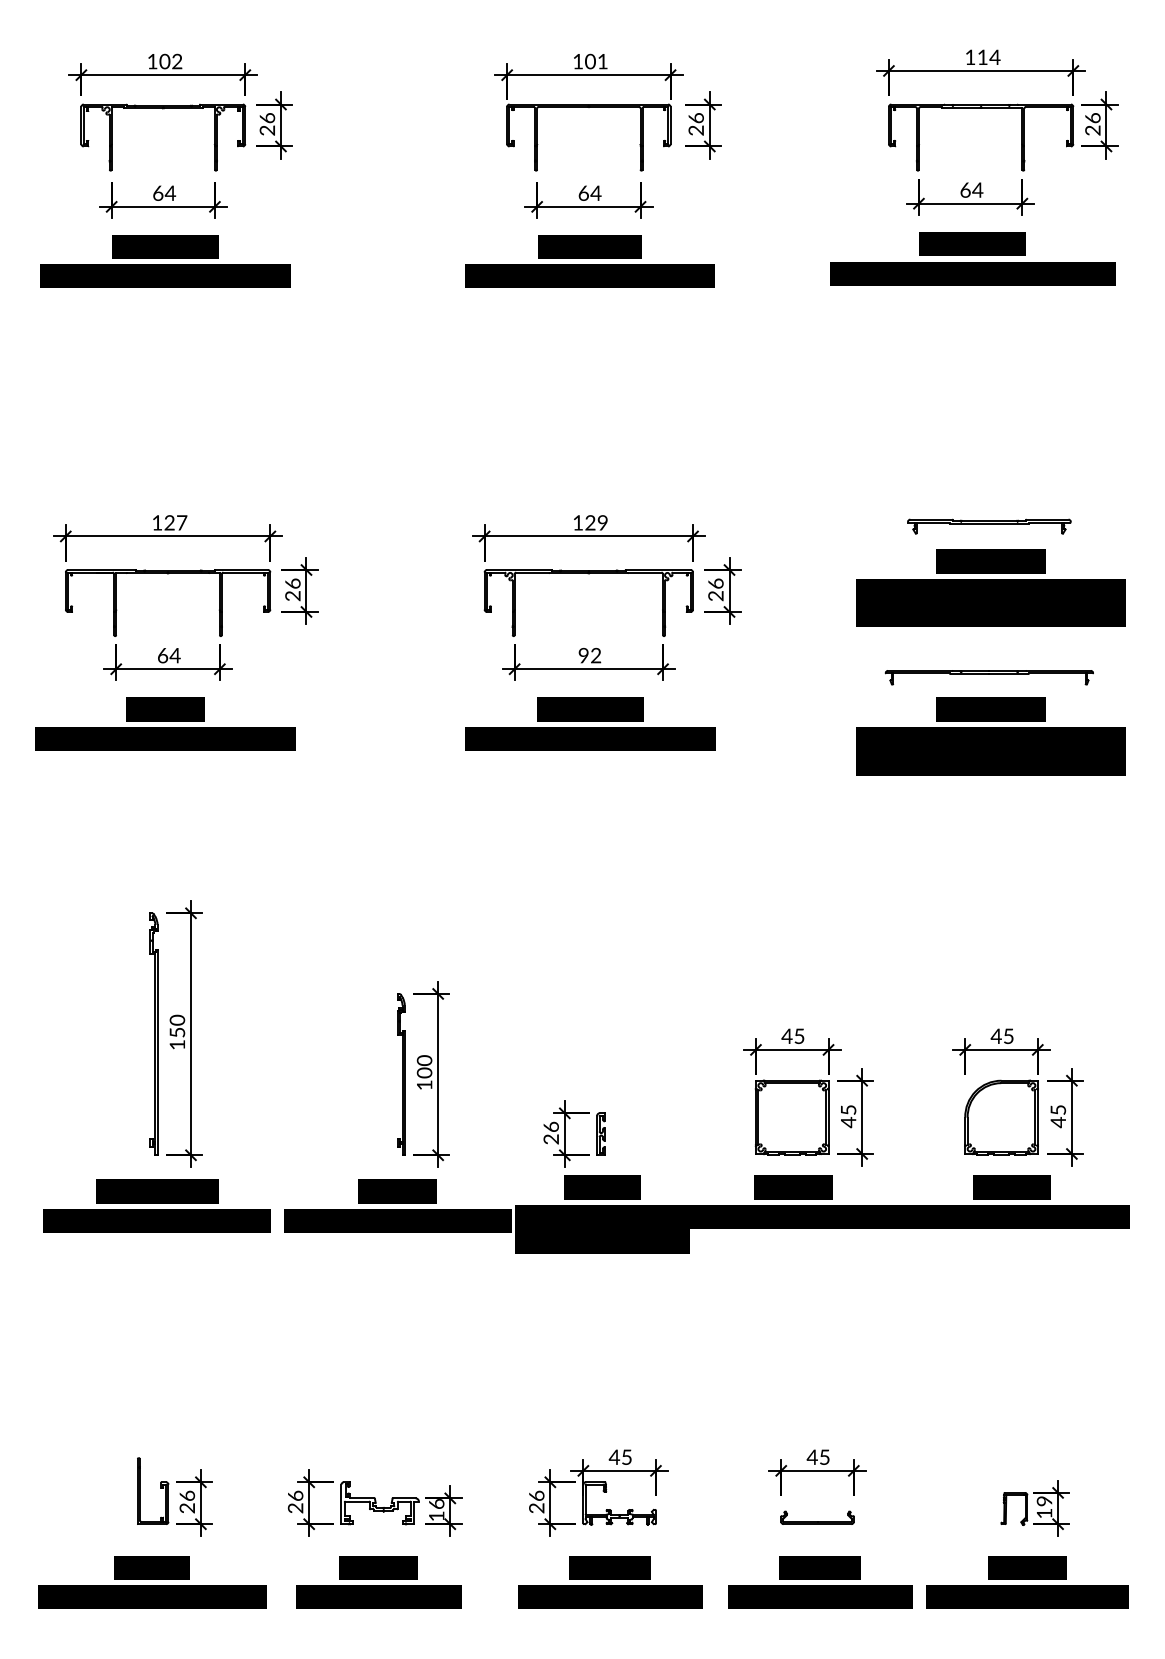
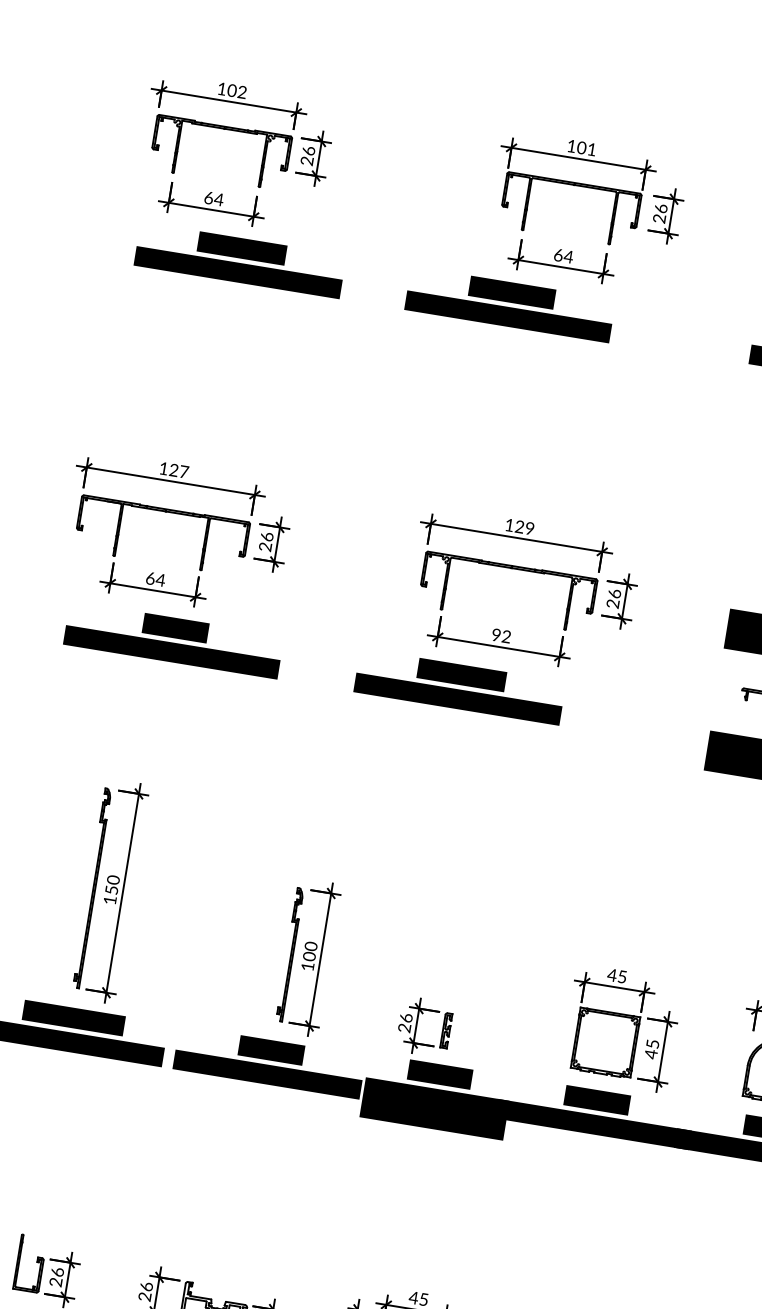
text: (165, 261) -> (240, 260), moved
text: (589, 261) -> (509, 304), moved
text: (165, 723) -> (173, 639), moved
text: (590, 723) -> (459, 686), moved

